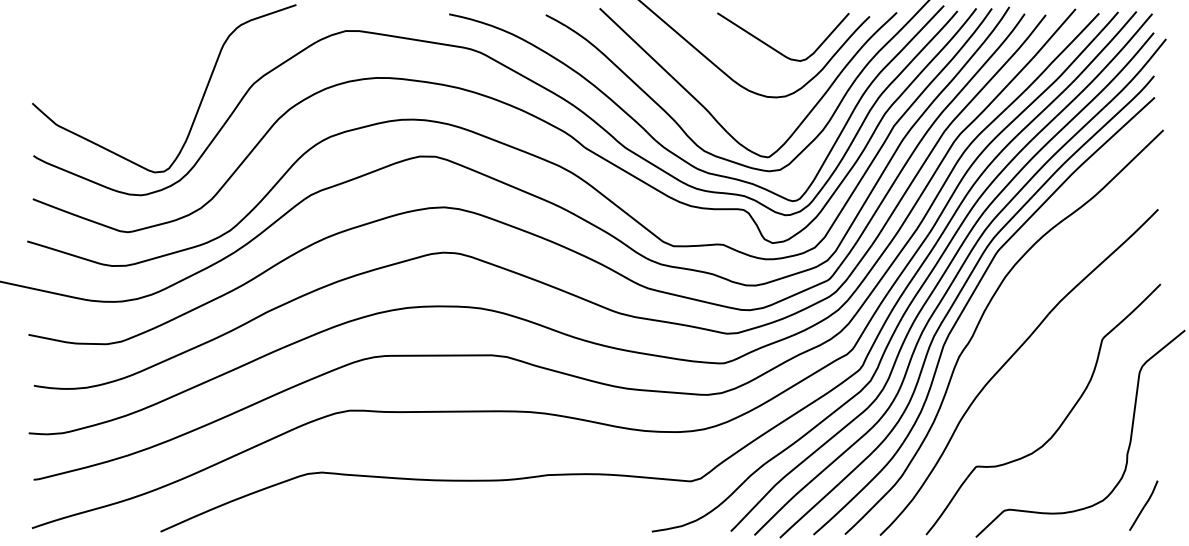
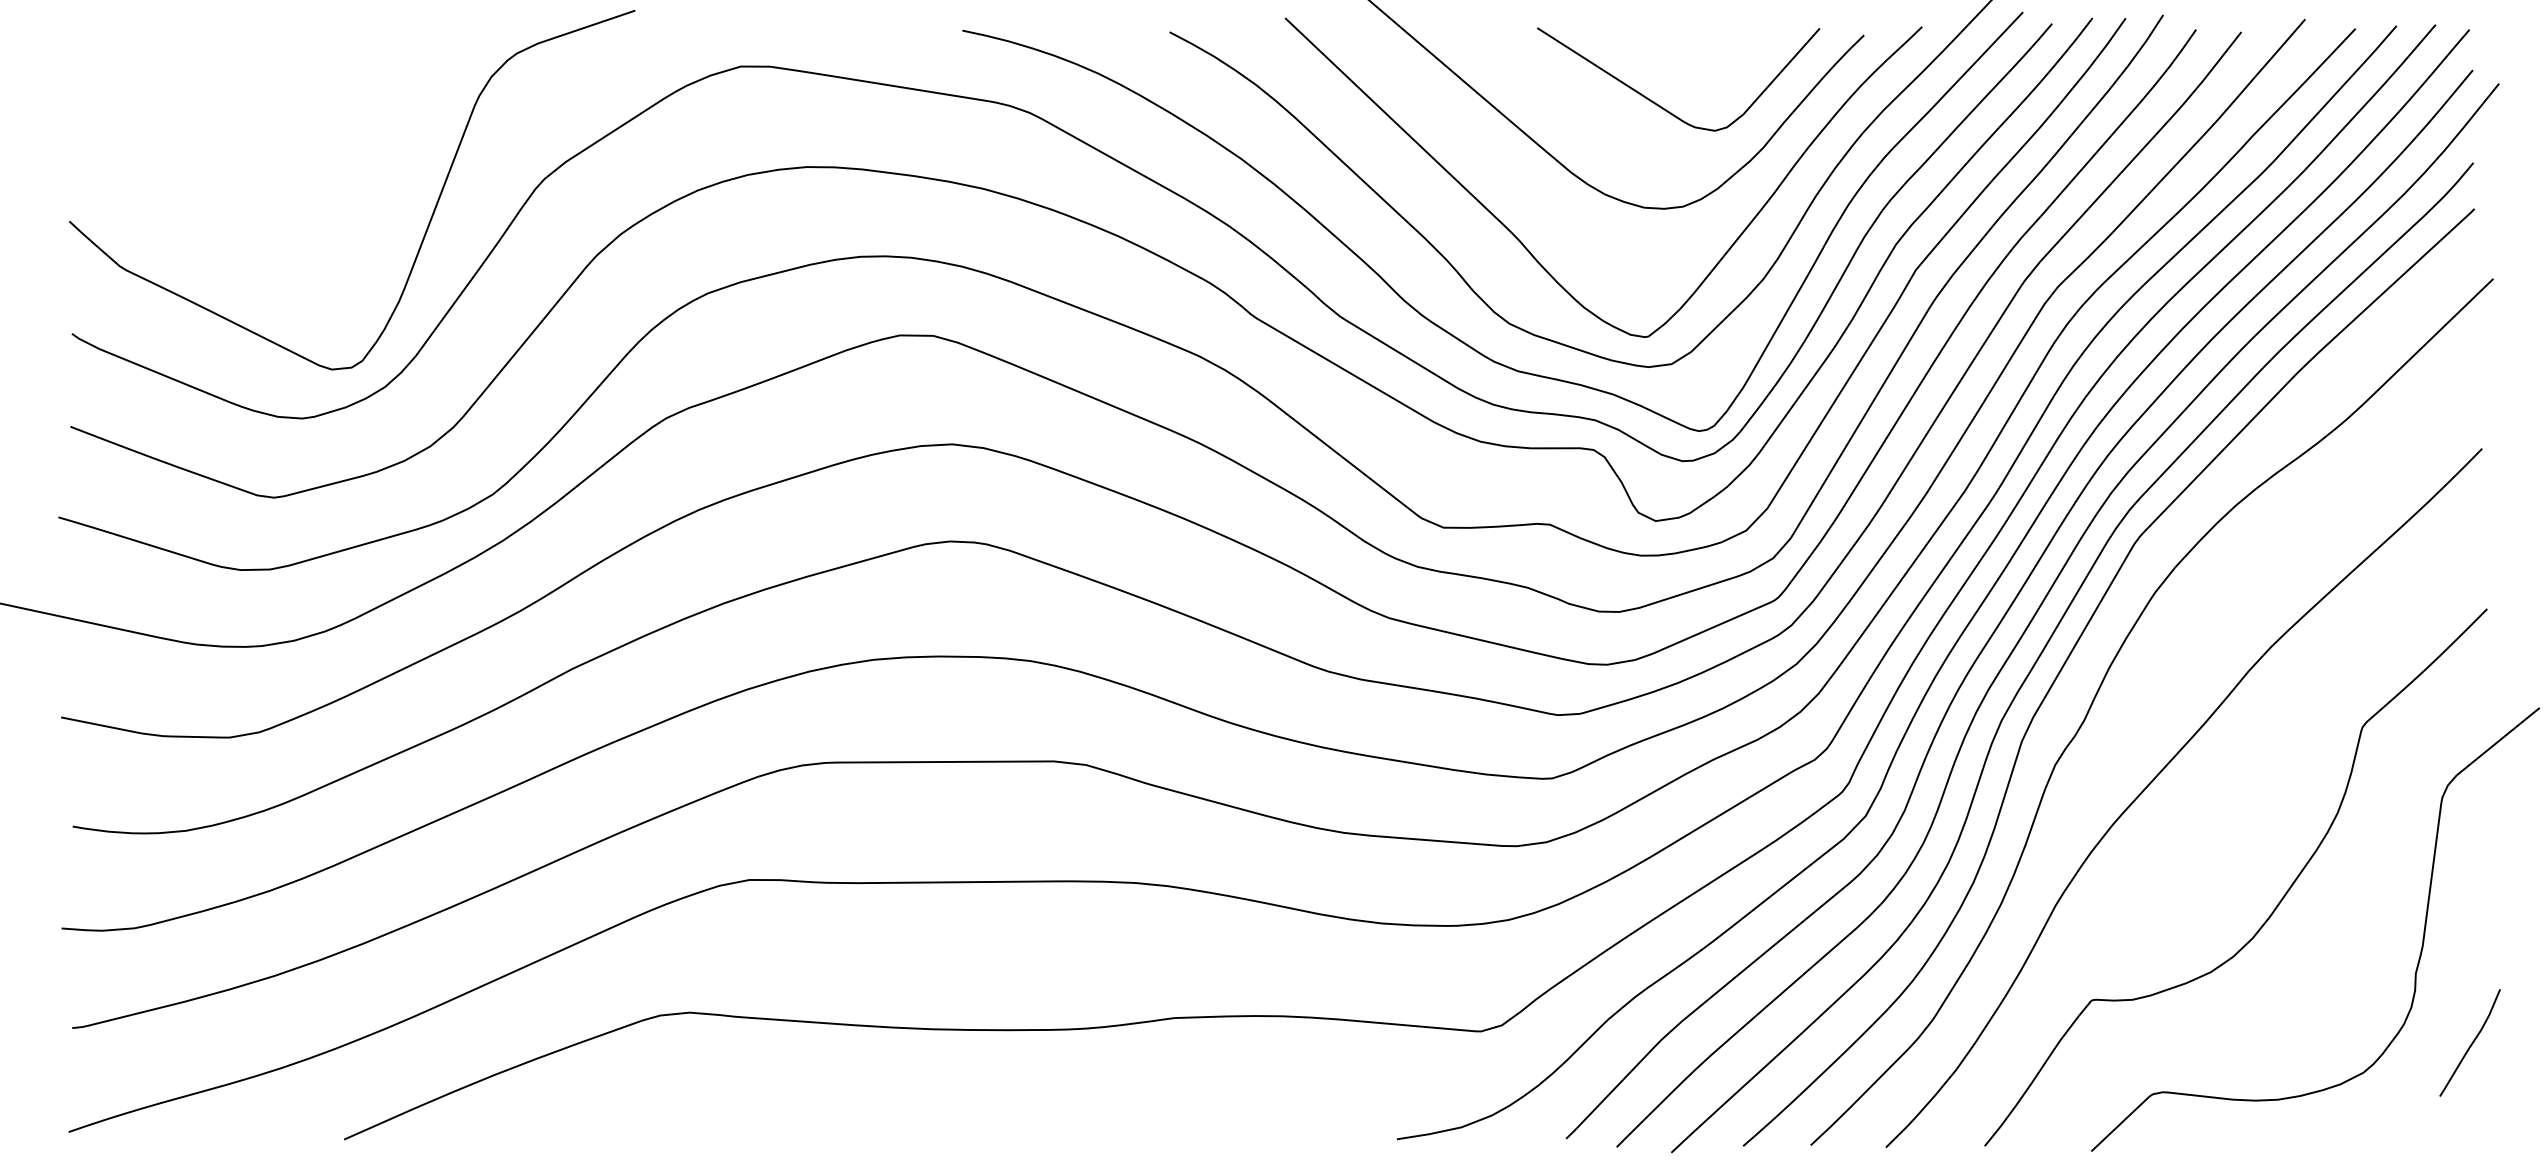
curve: (1143, 505) -> (2469, 1042), moved

